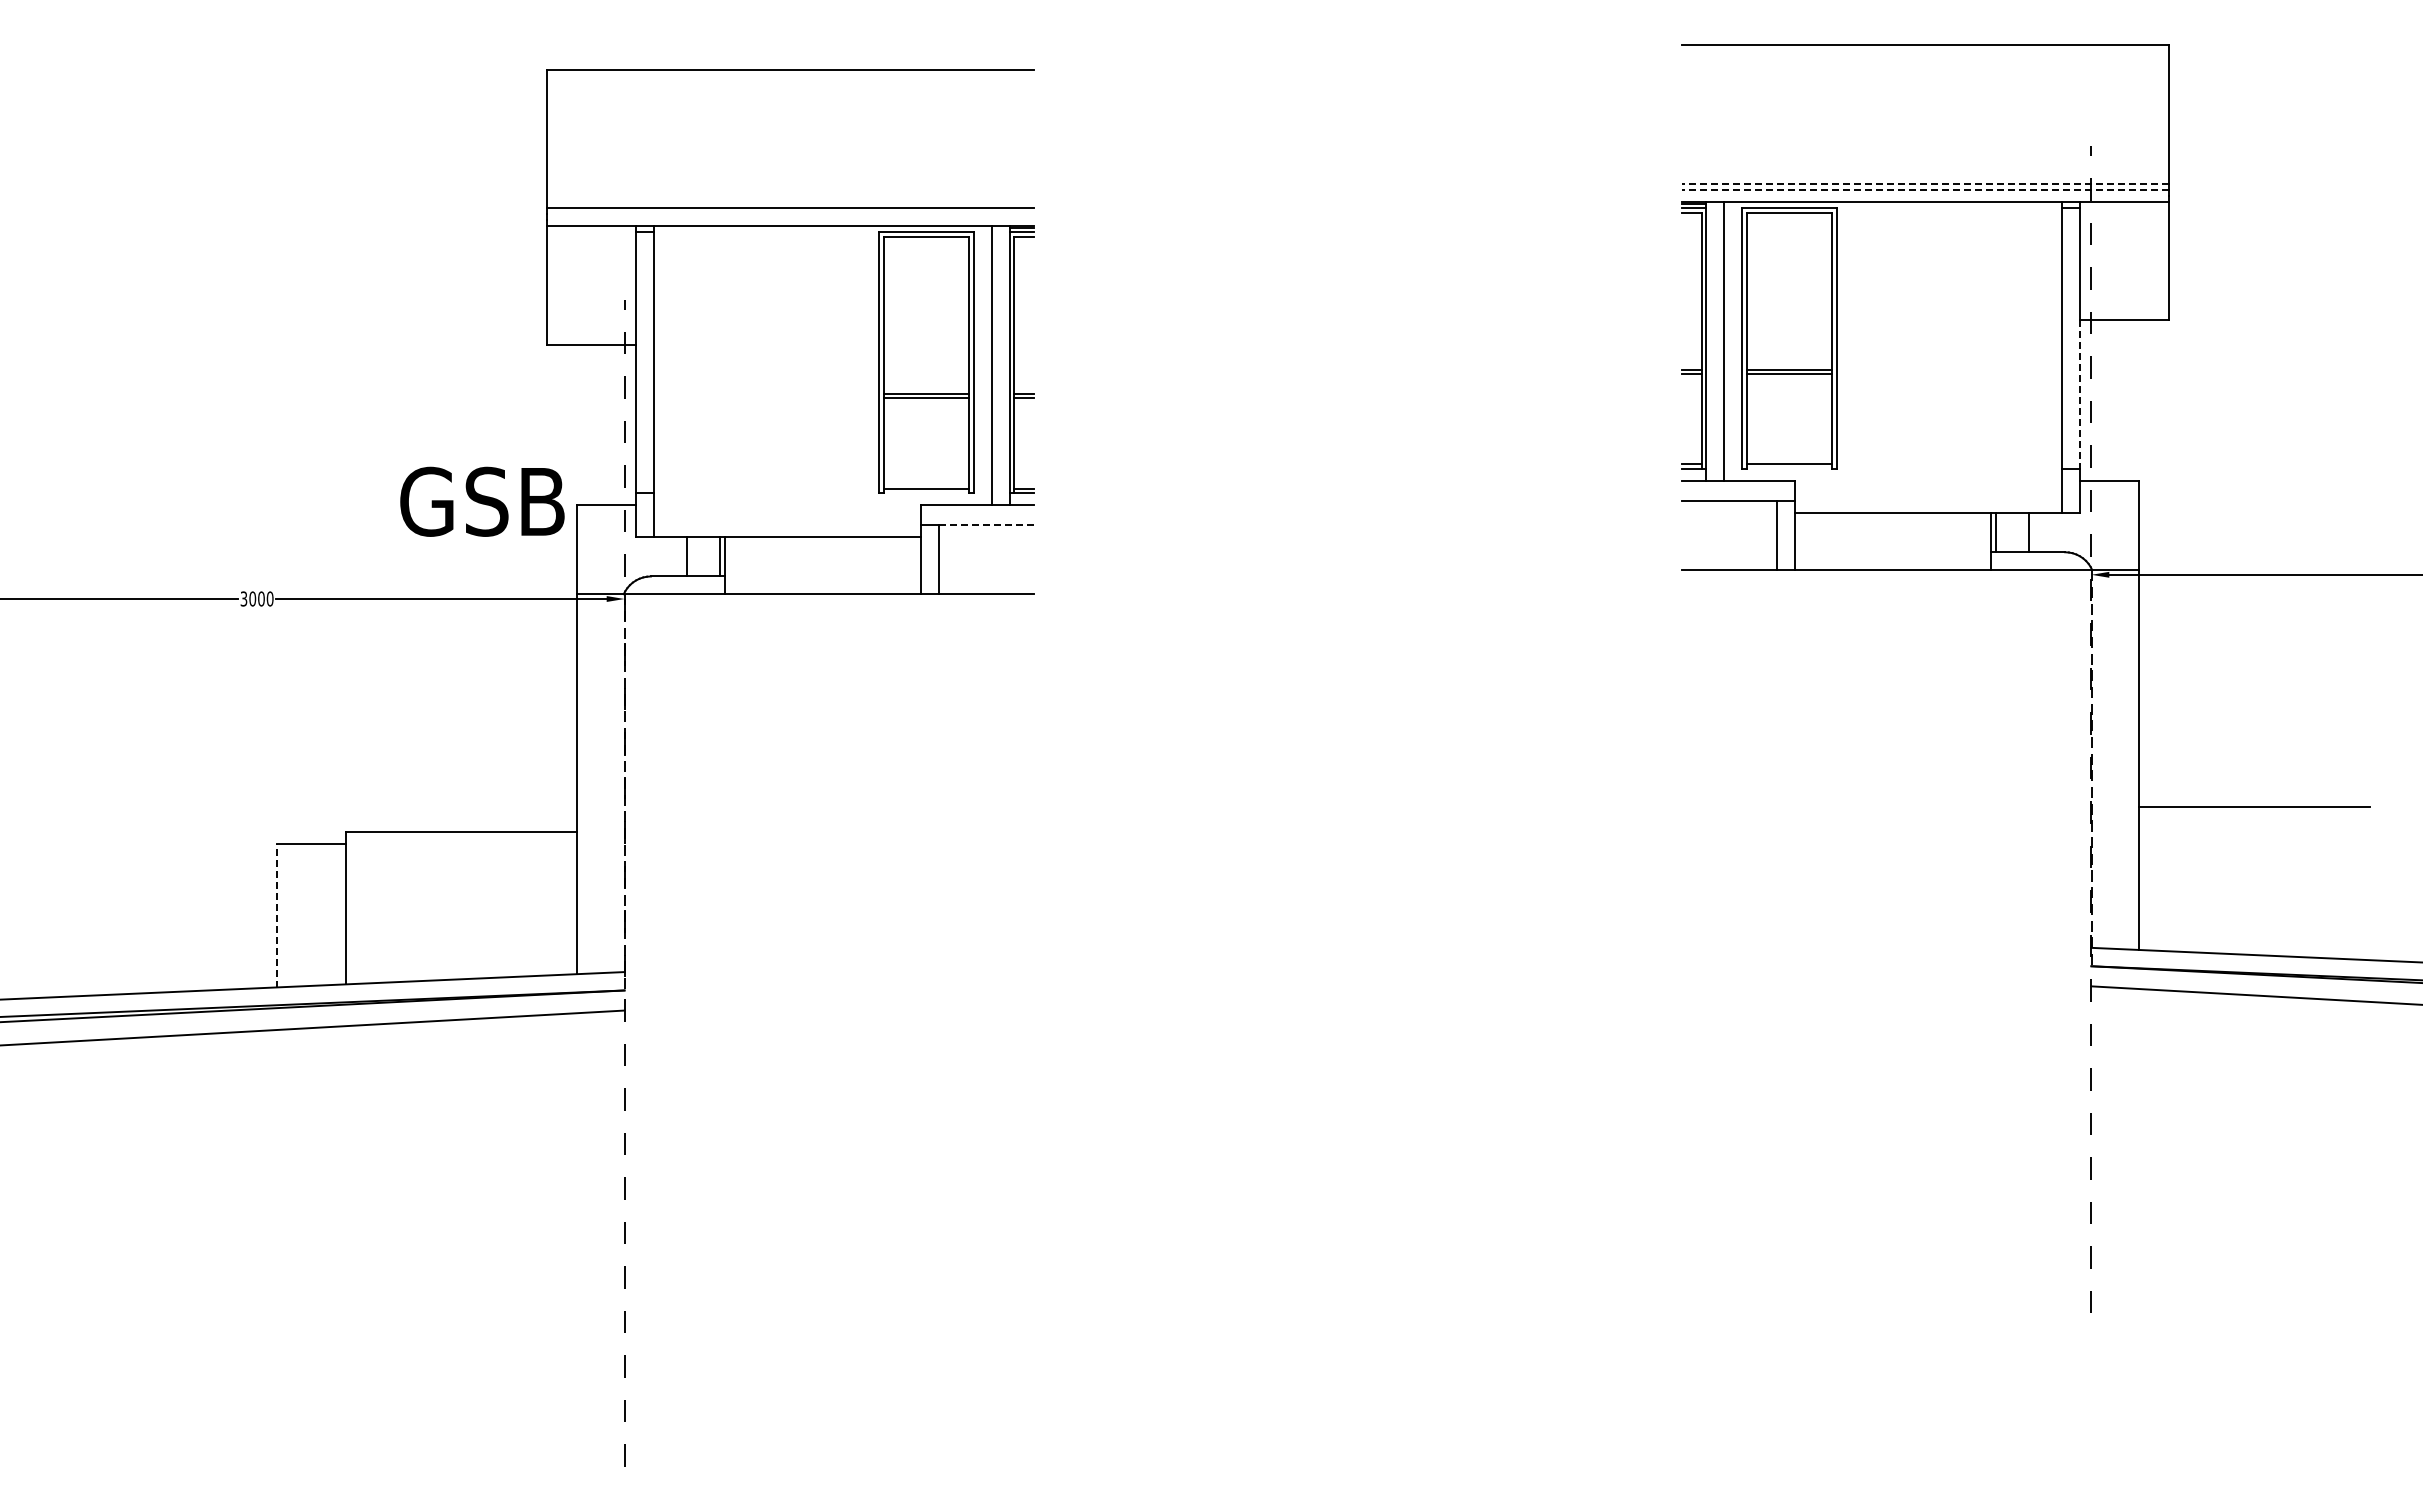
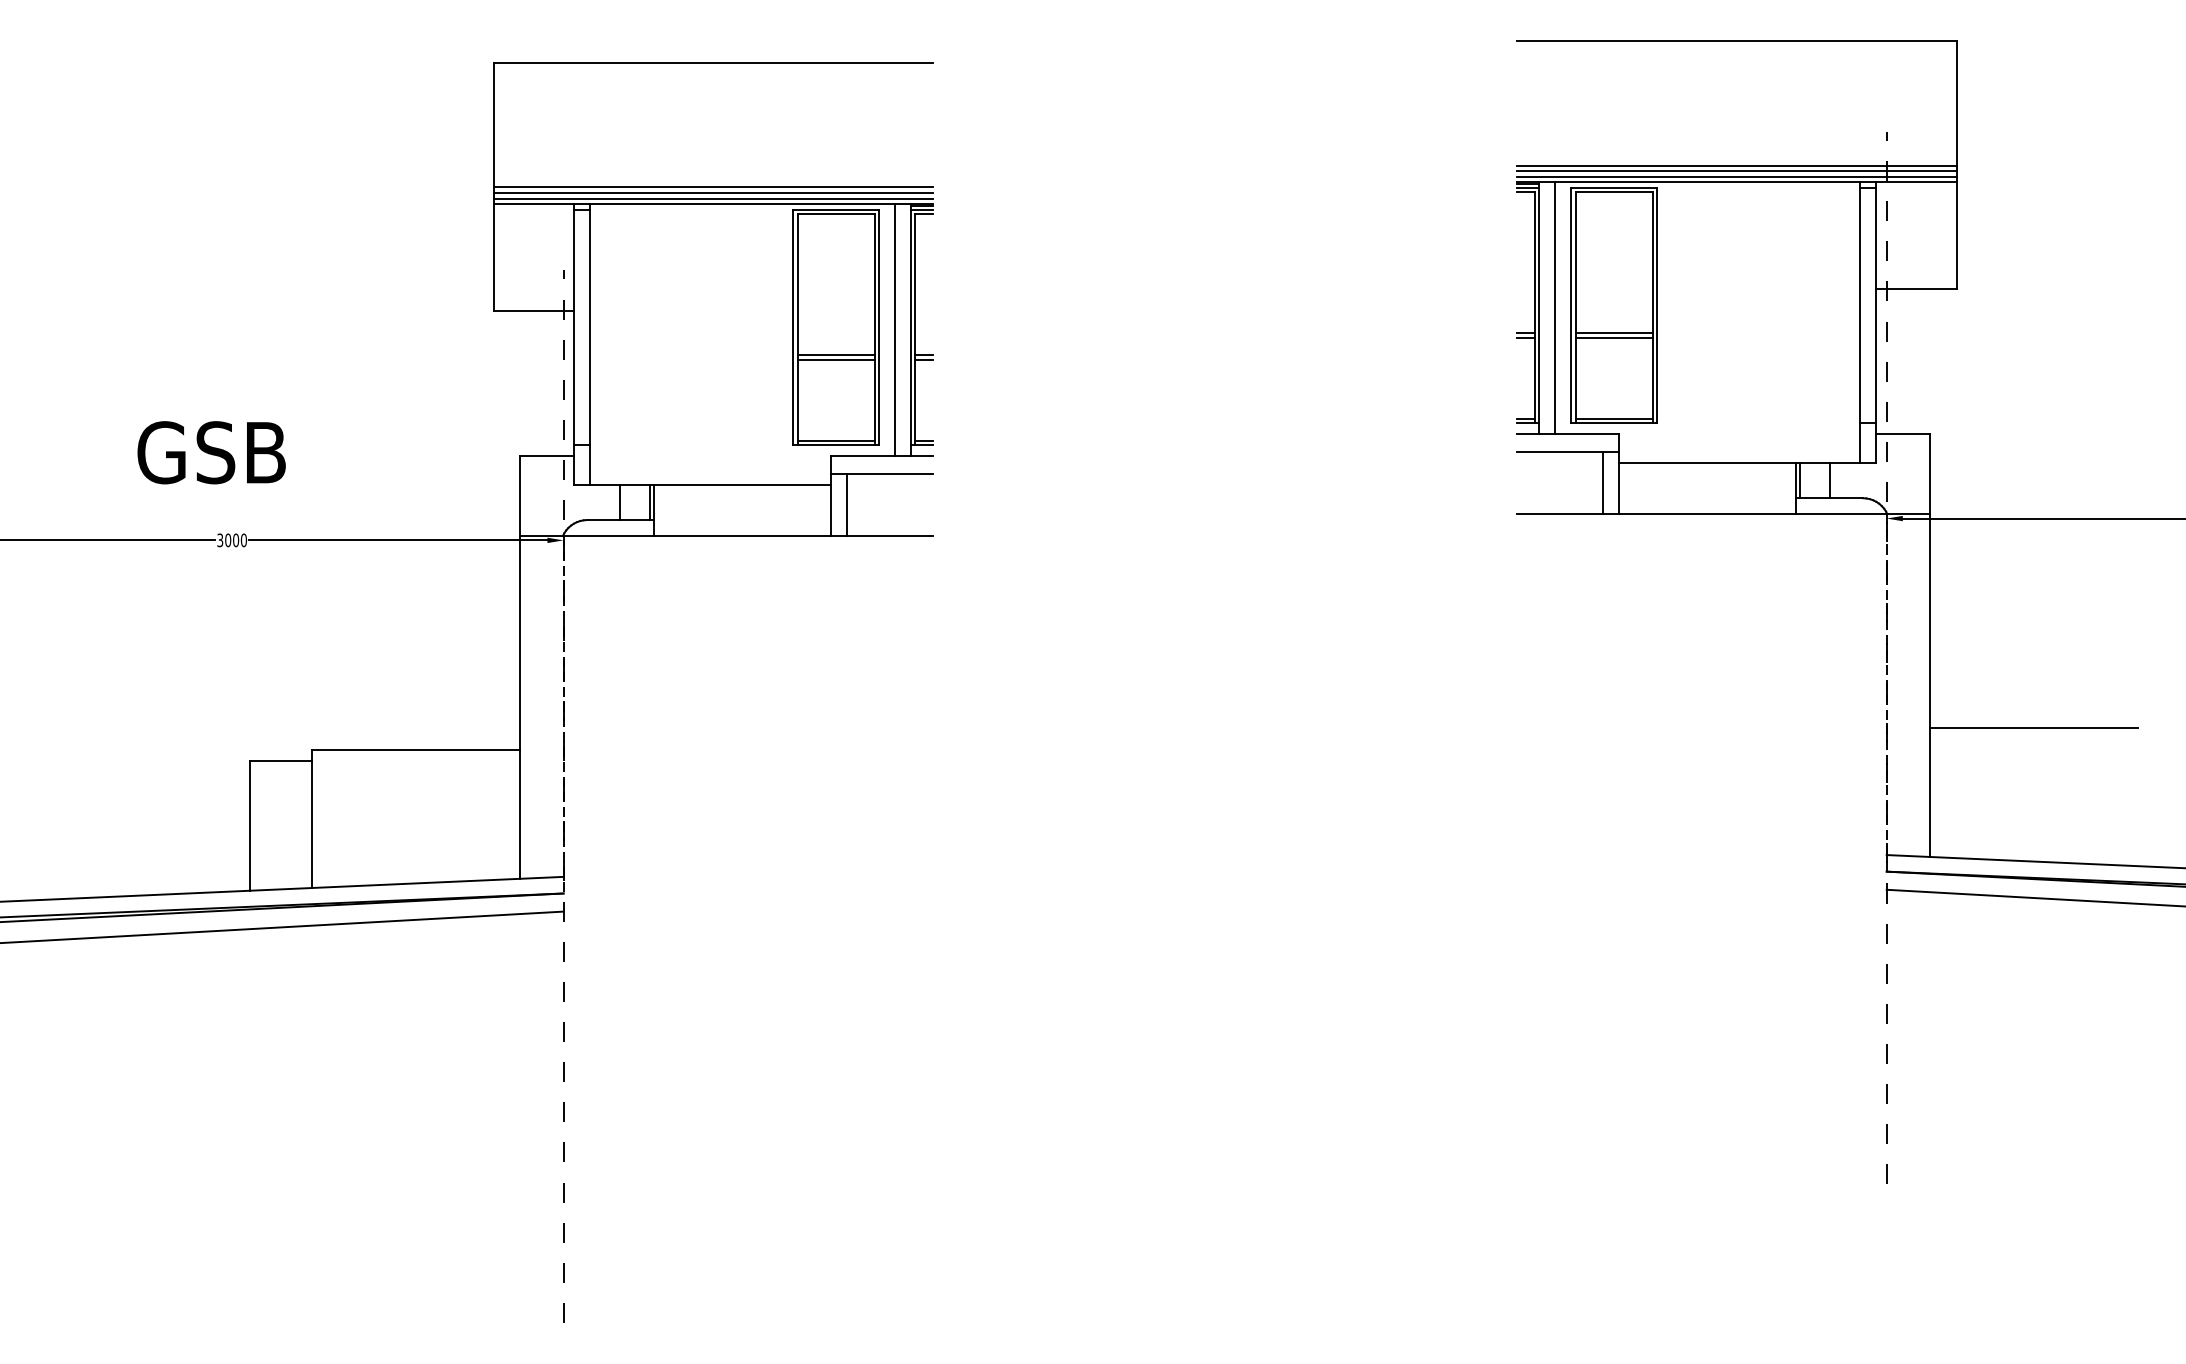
line: (1924, 183) -> (1736, 165), dashed -> solid
line: (1924, 189) -> (1736, 171), dashed -> solid
line: (1924, 195) -> (1736, 176), added
line: (790, 213) -> (713, 192), added
line: (790, 220) -> (713, 198), added
line: (2079, 395) -> (1875, 356), dashed -> solid
line: (1788, 469) -> (1613, 423), added
line: (926, 493) -> (835, 445), added
text: (482, 501) -> (211, 452), moved
line: (986, 525) -> (890, 474), dashed -> solid
line: (277, 915) -> (250, 825), dashed -> solid

